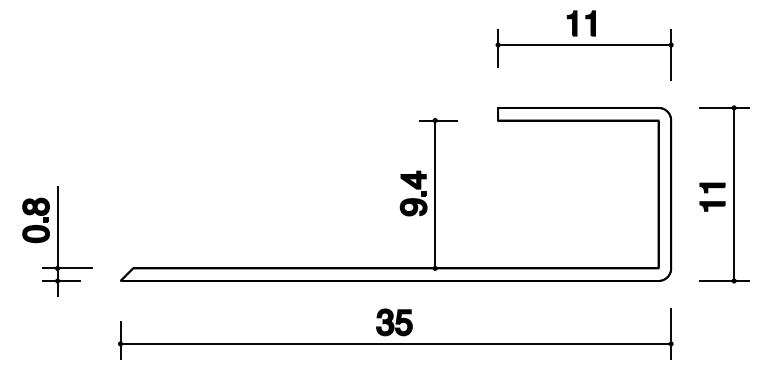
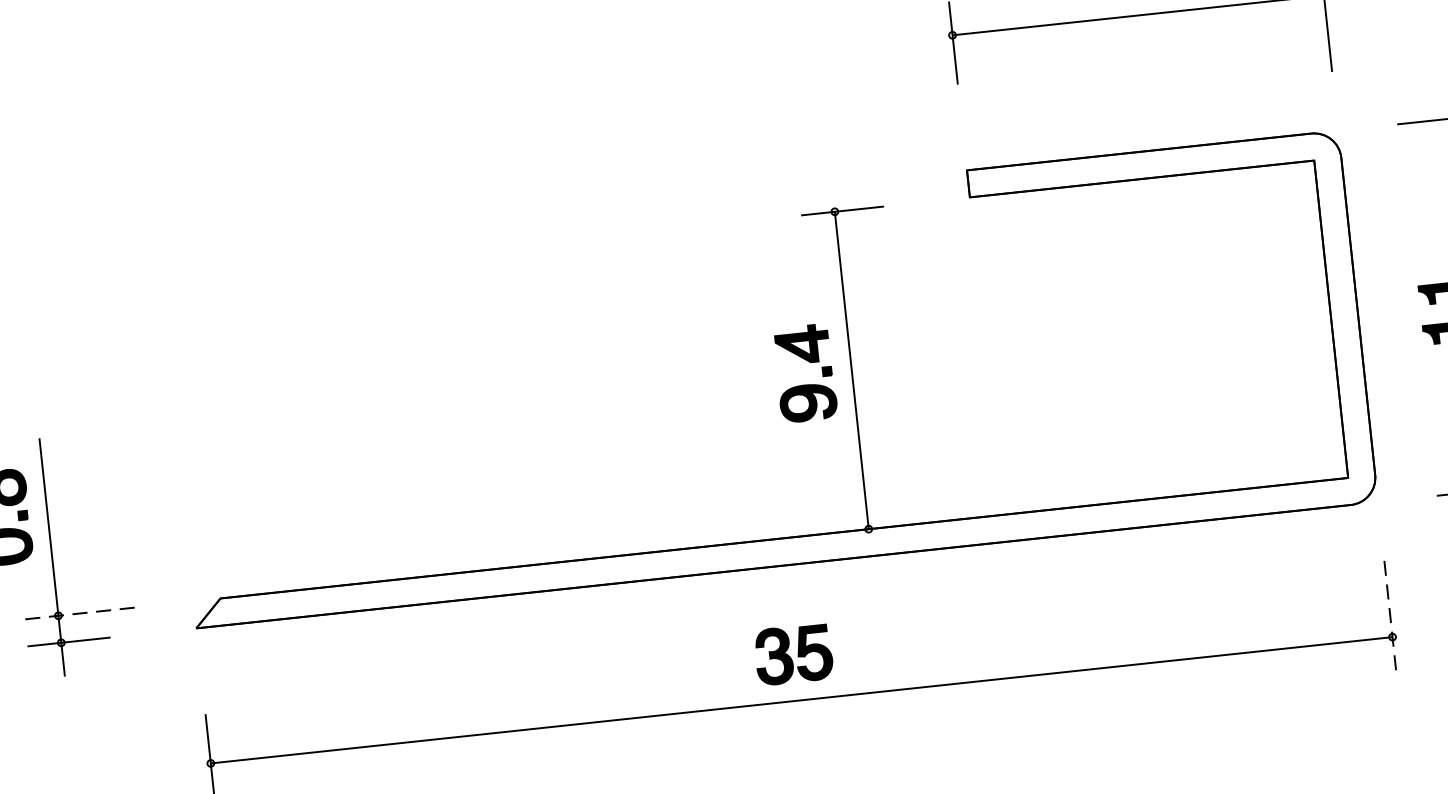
line: (67, 268) -> (79, 613), solid -> dashed
line: (671, 334) -> (1391, 616), solid -> dashed

